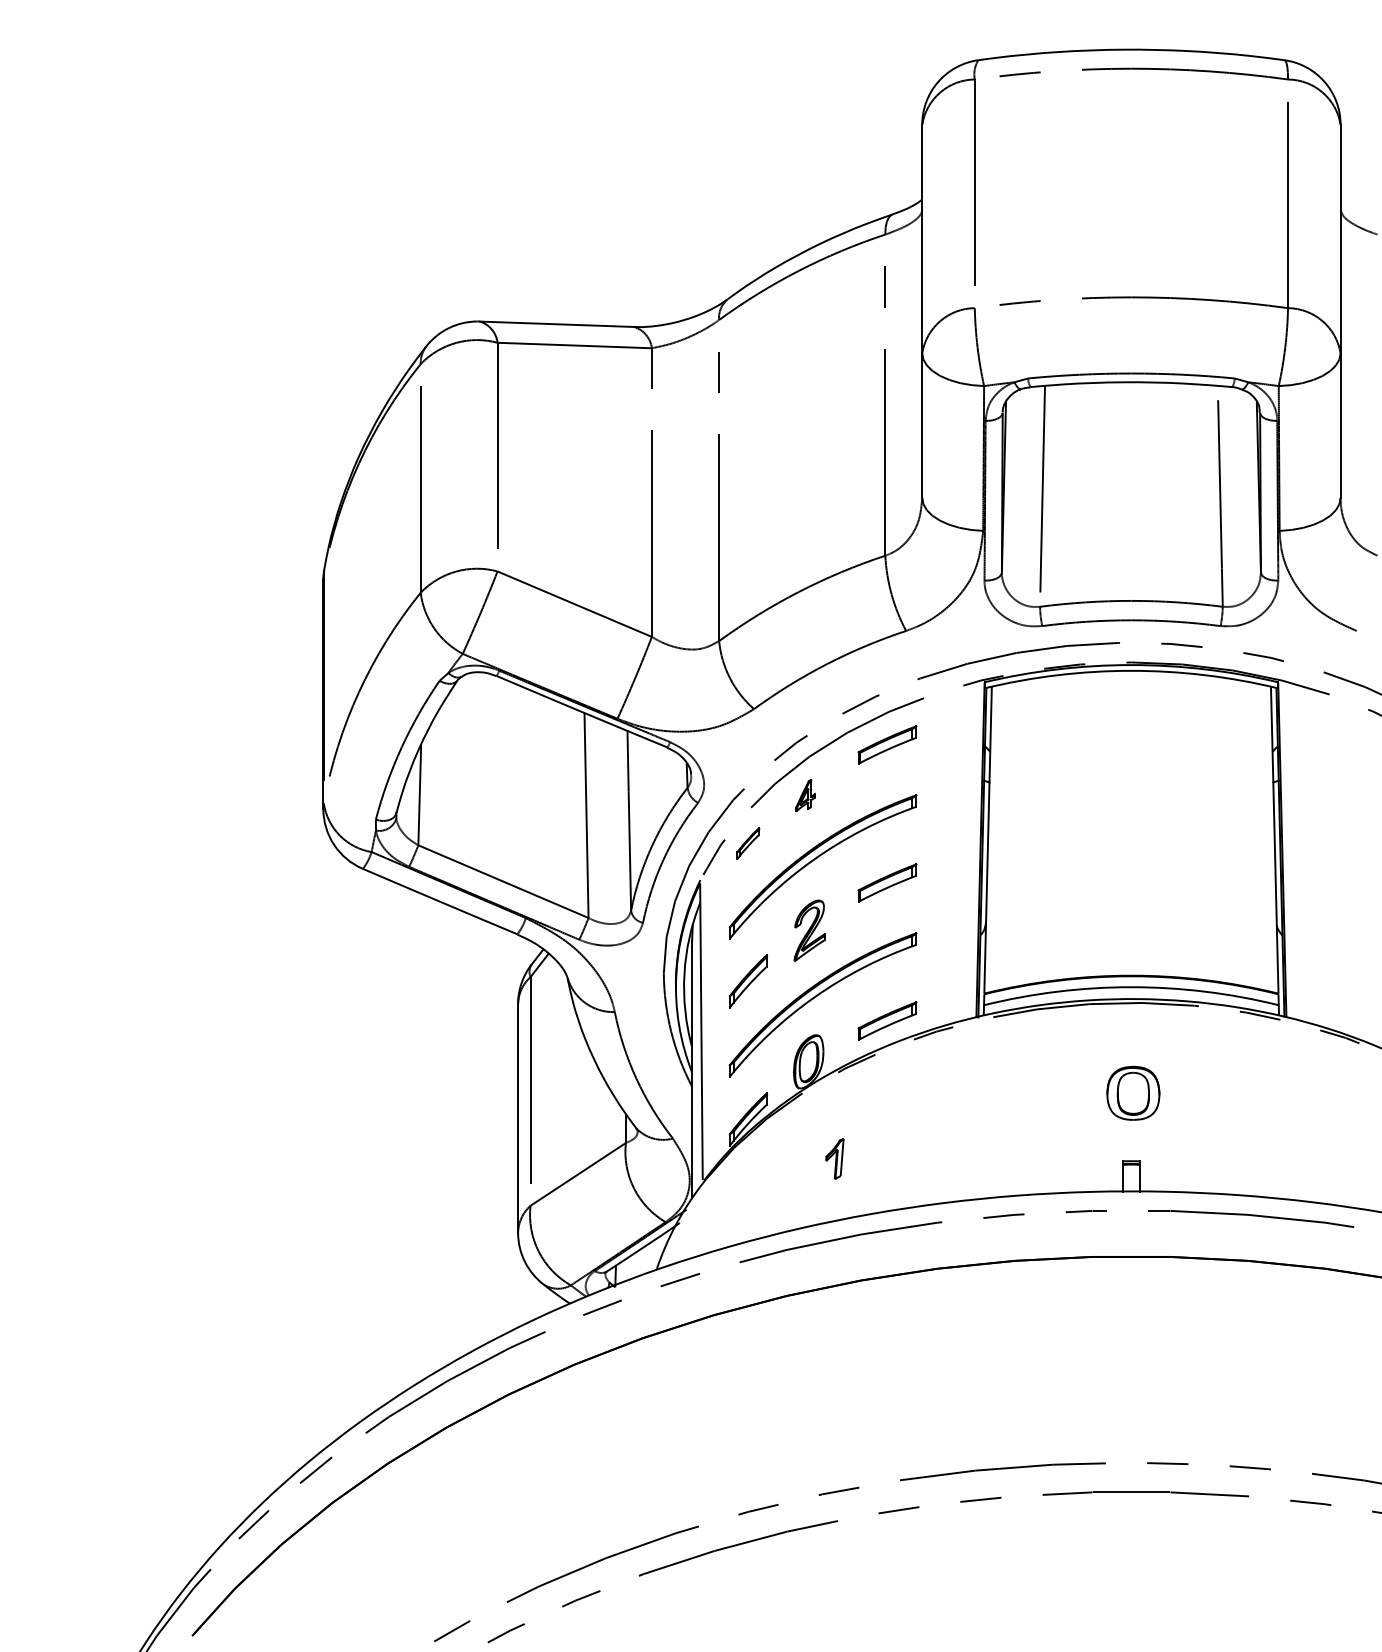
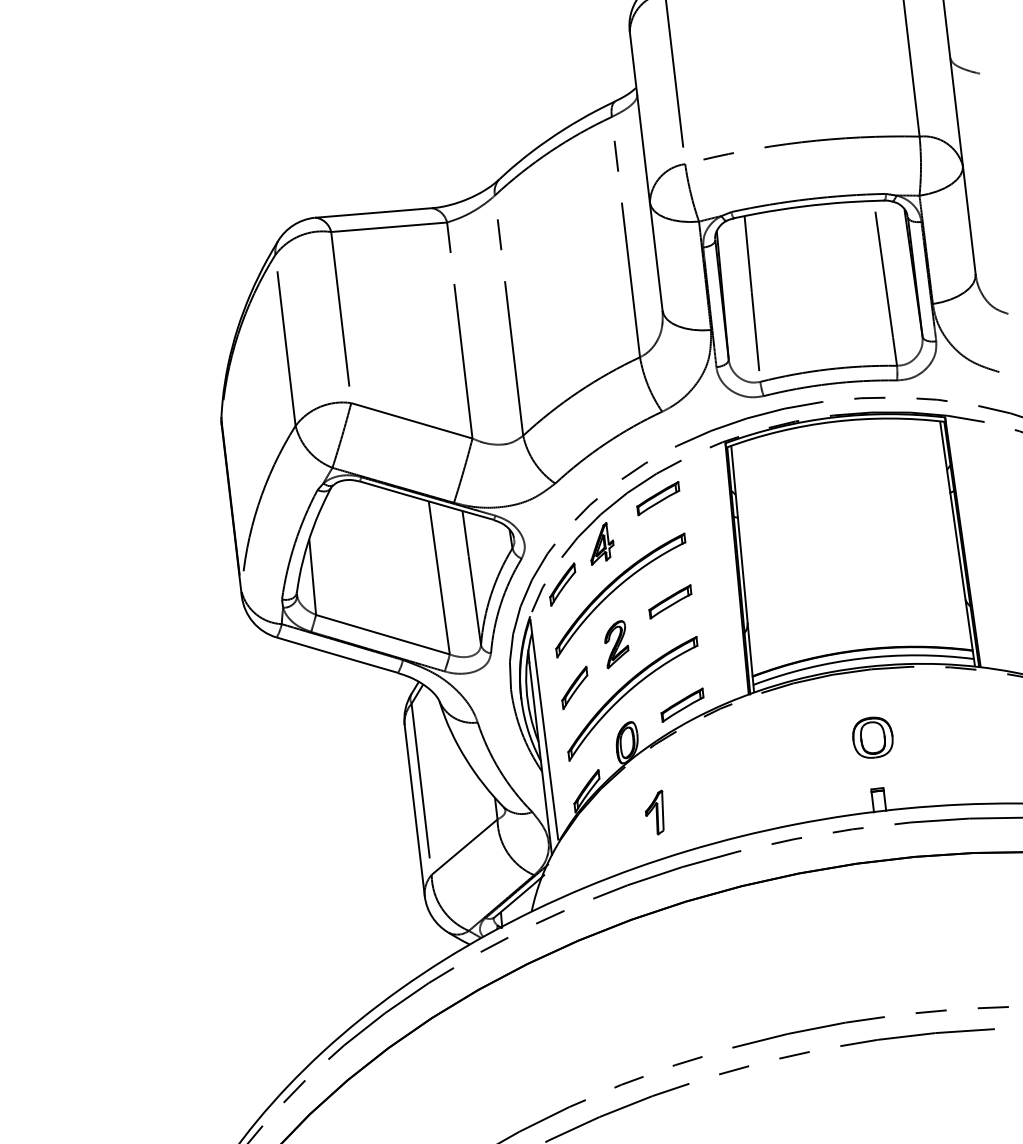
part: (805, 795) -> (601, 543), size x1.67
part: (748, 843) -> (562, 584), size x1.67
part: (834, 1158) -> (654, 812), size x1.43

